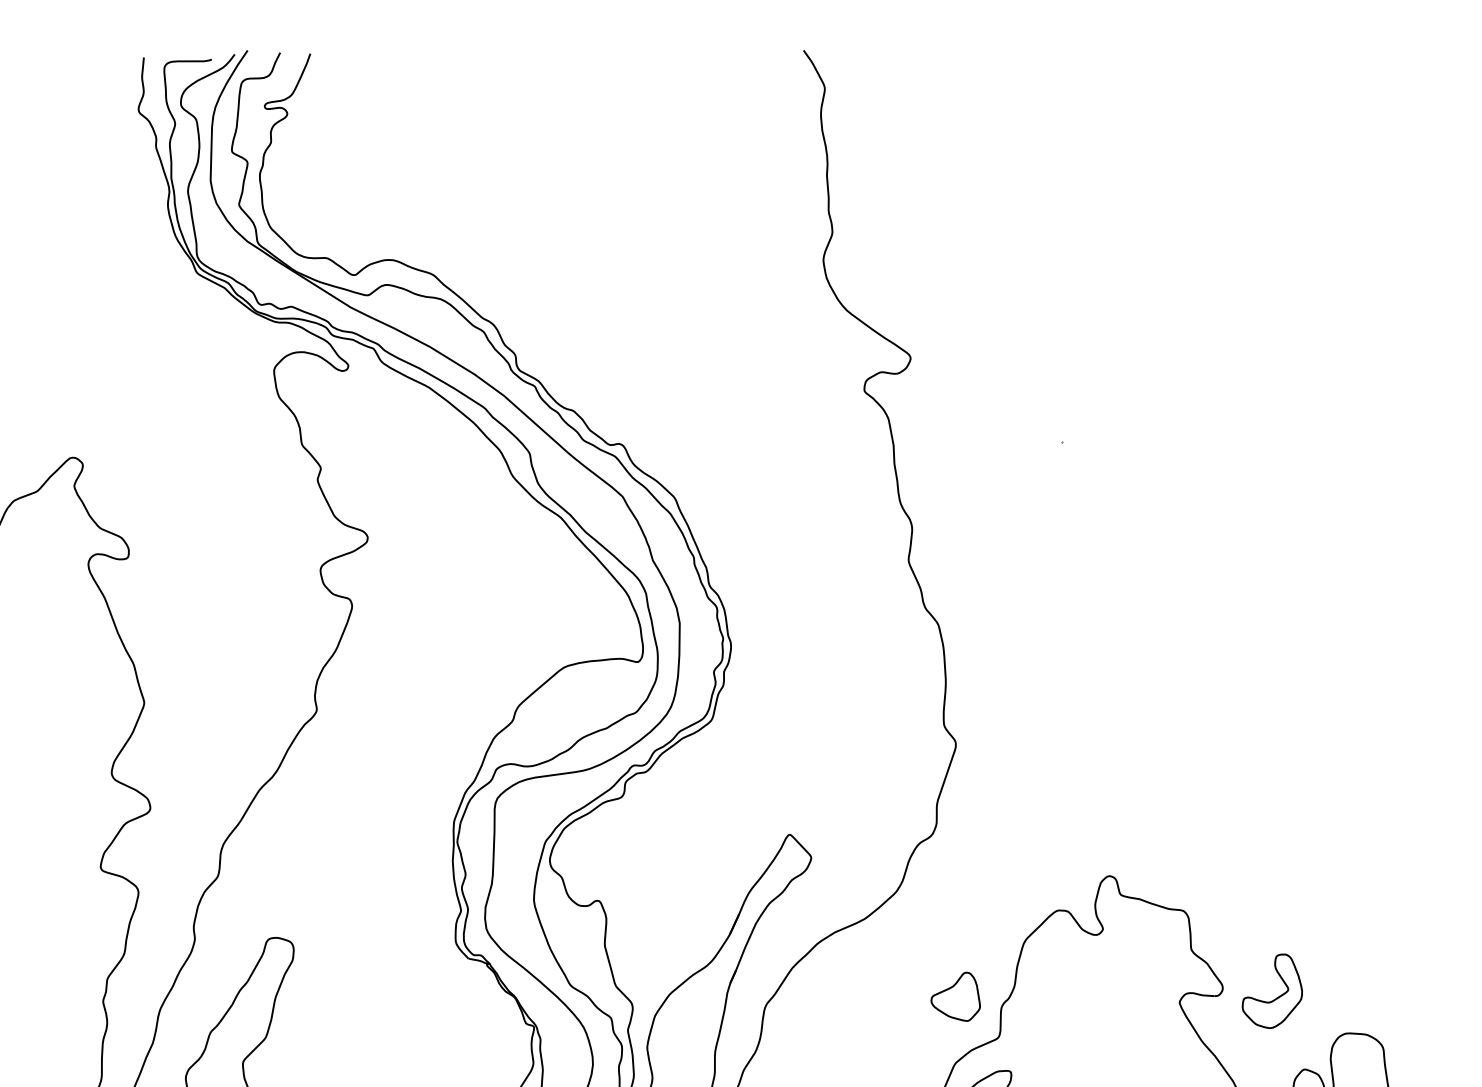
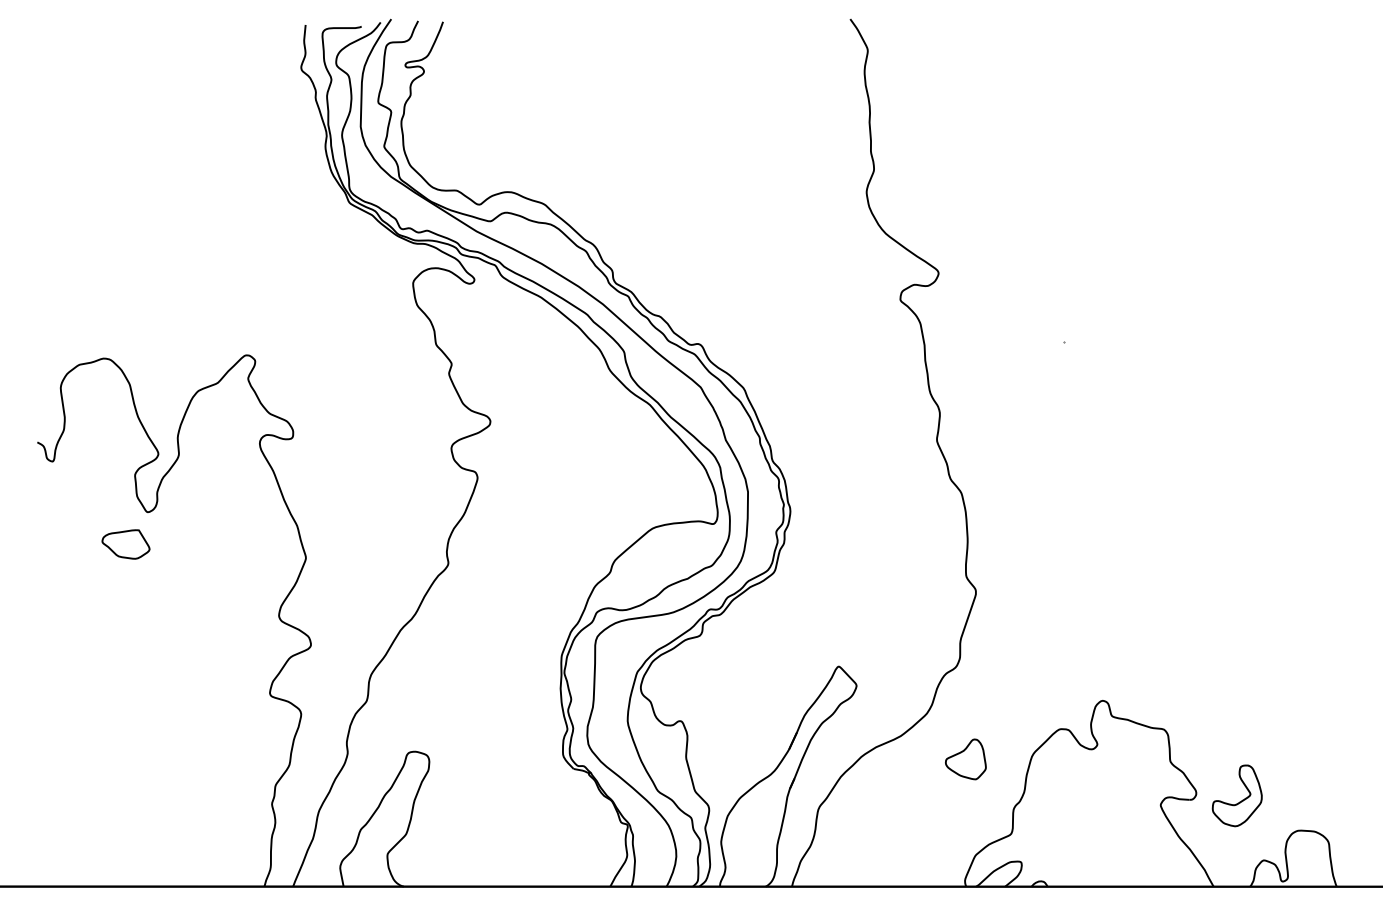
part: (955, 996) -> (965, 759), moved

